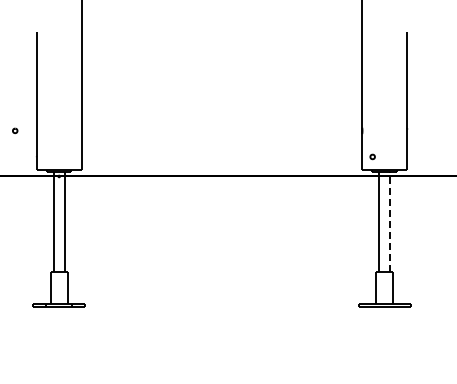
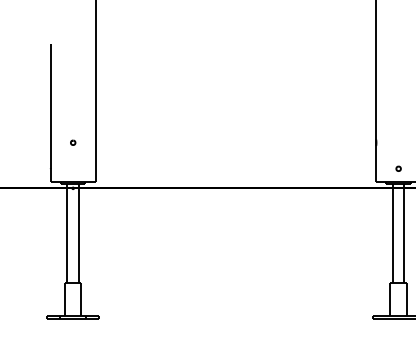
part: (15, 130) -> (73, 142), moved
part: (372, 156) -> (398, 168), moved
line: (390, 221) -> (404, 233), dashed -> solid

